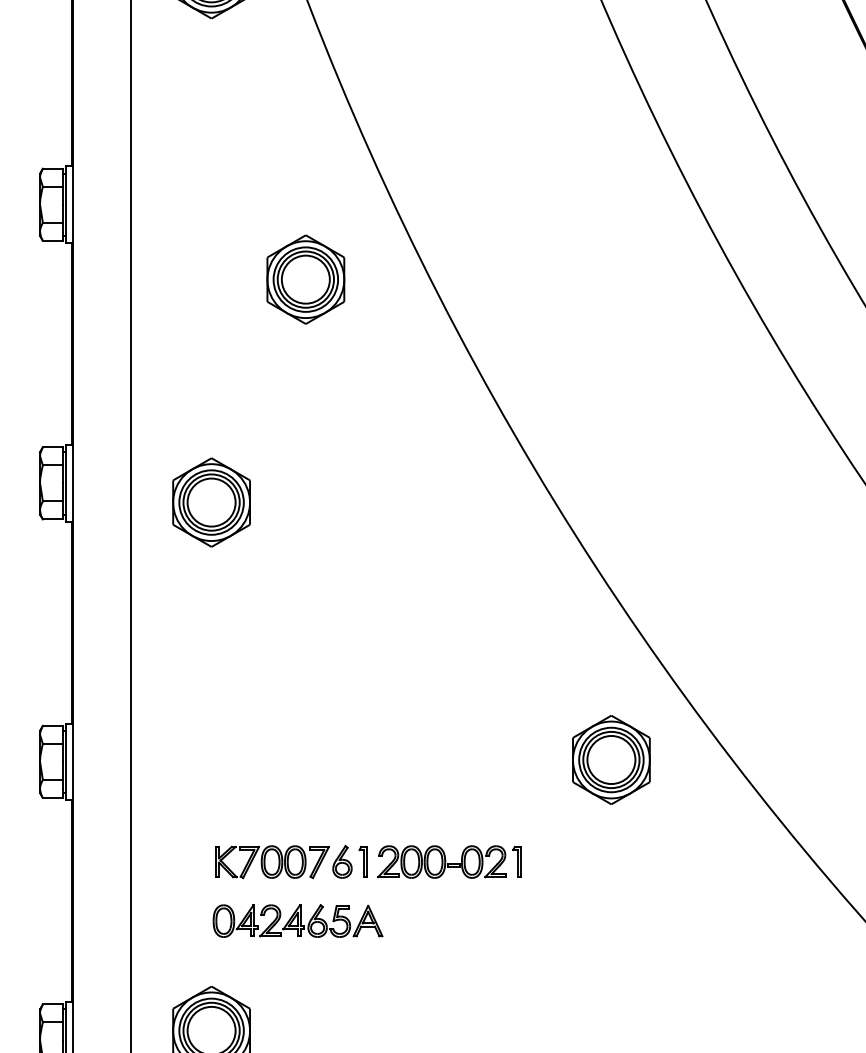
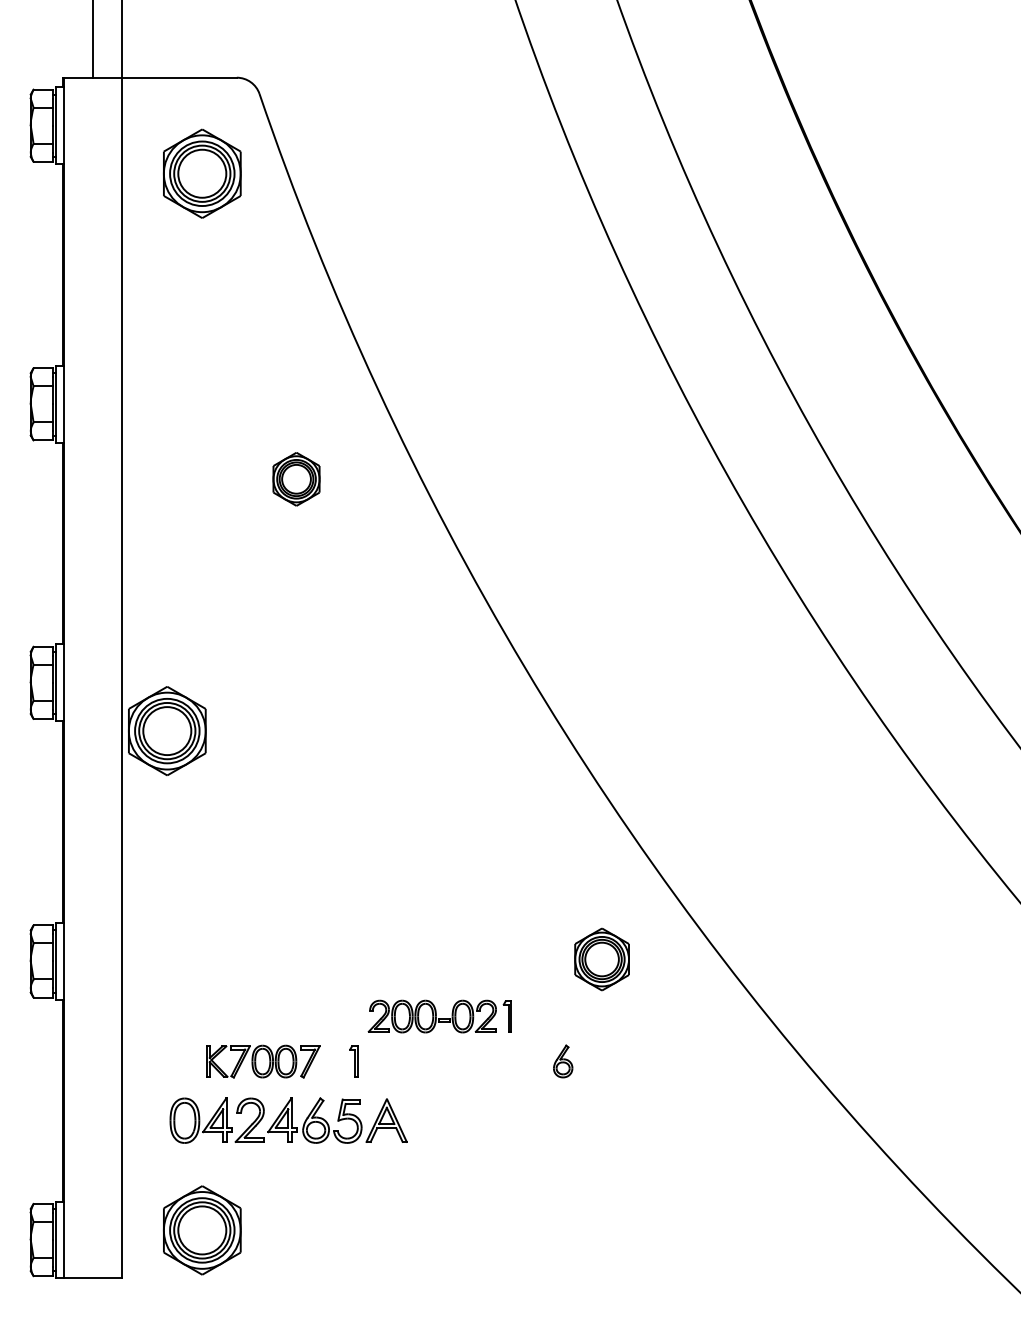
part: (305, 279) -> (296, 479), size x0.6
part: (211, 501) -> (167, 730), moved
part: (610, 759) -> (601, 959), size x0.7
part: (342, 861) -> (563, 1061), moved
part: (448, 861) -> (439, 1016), moved
part: (297, 920) -> (288, 1120), size x1.4

